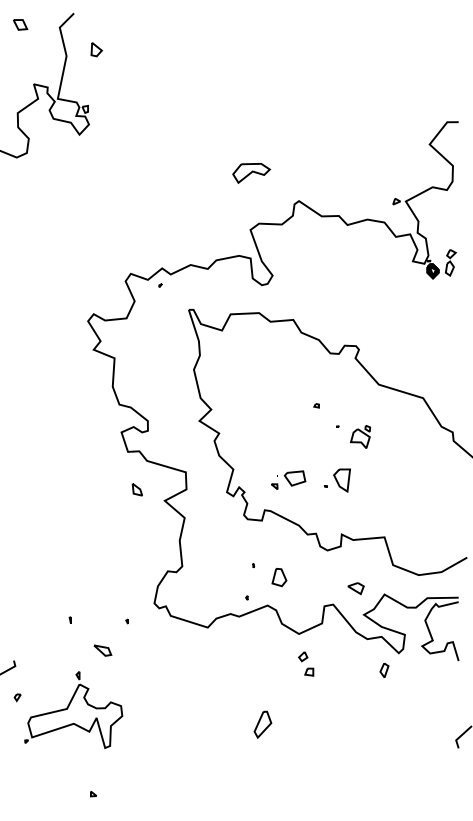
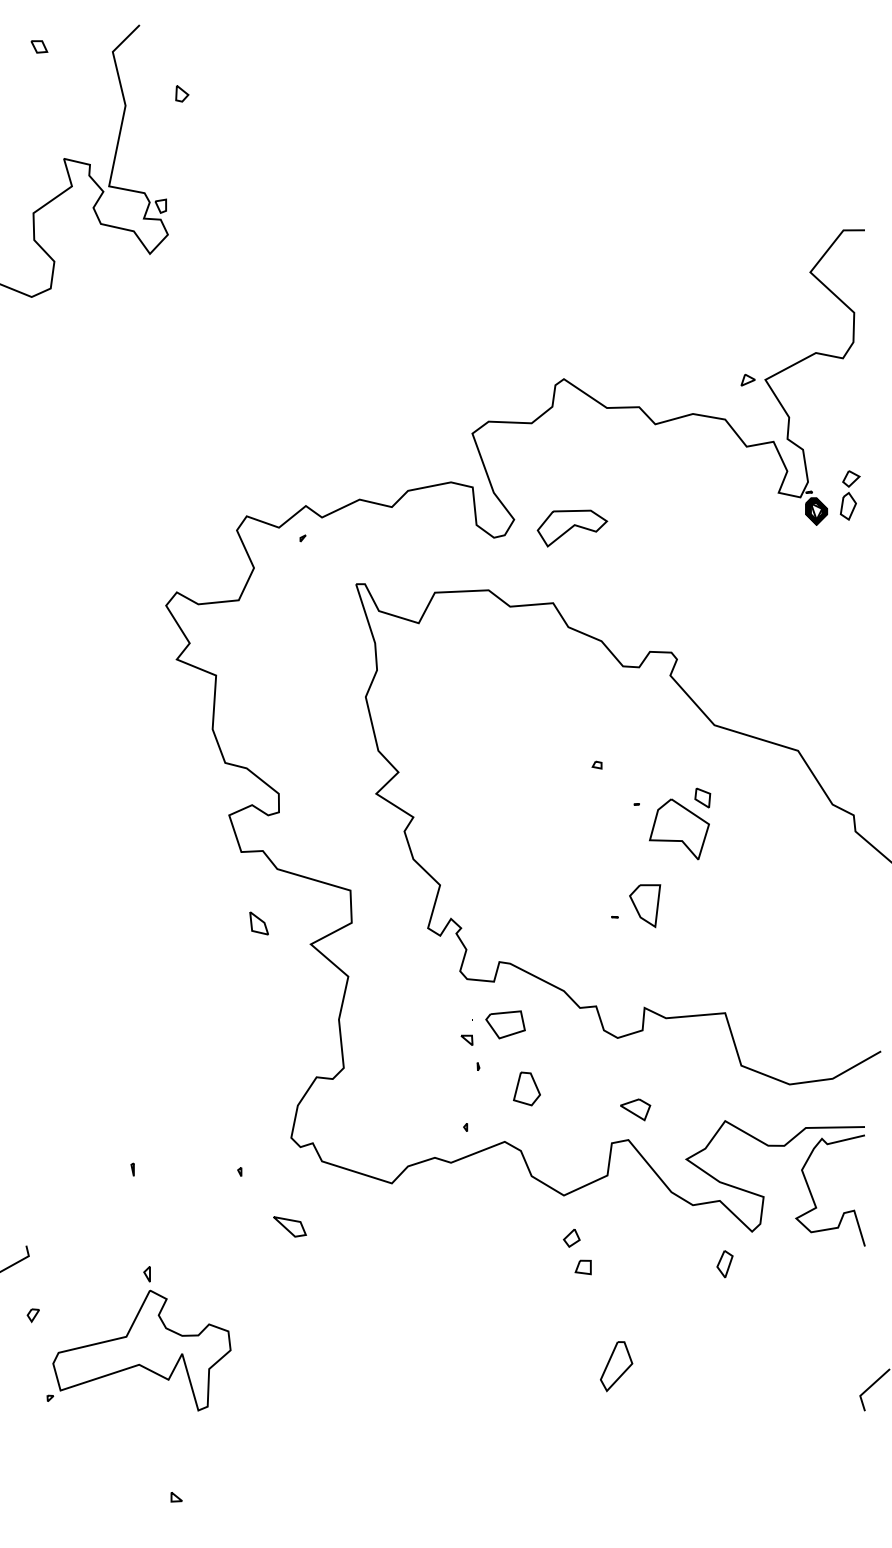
part: (21, 24) -> (40, 46), size x0.62
part: (96, 49) -> (181, 93), size x0.62
part: (251, 173) -> (572, 528), moved
part: (360, 436) -> (679, 823), size x1.67
part: (288, 479) -> (493, 1026), moved
part: (355, 588) -> (634, 1109), moved
part: (102, 650) -> (289, 1226), moved
part: (262, 724) -> (615, 1366), moved

